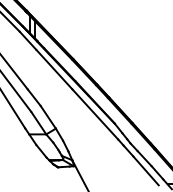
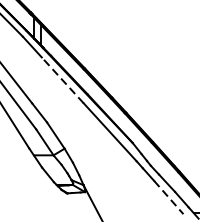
line: (54, 69) -> (63, 80), solid -> dashed
line: (146, 171) -> (169, 198), solid -> dashed

